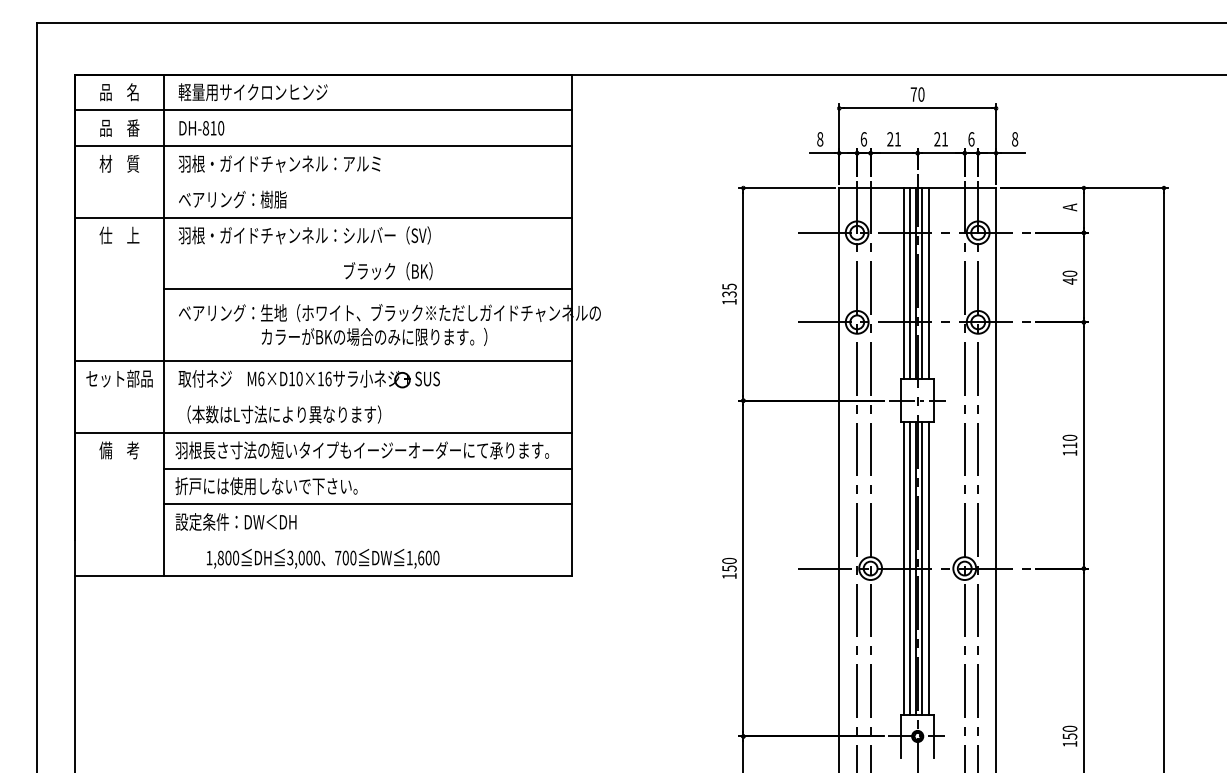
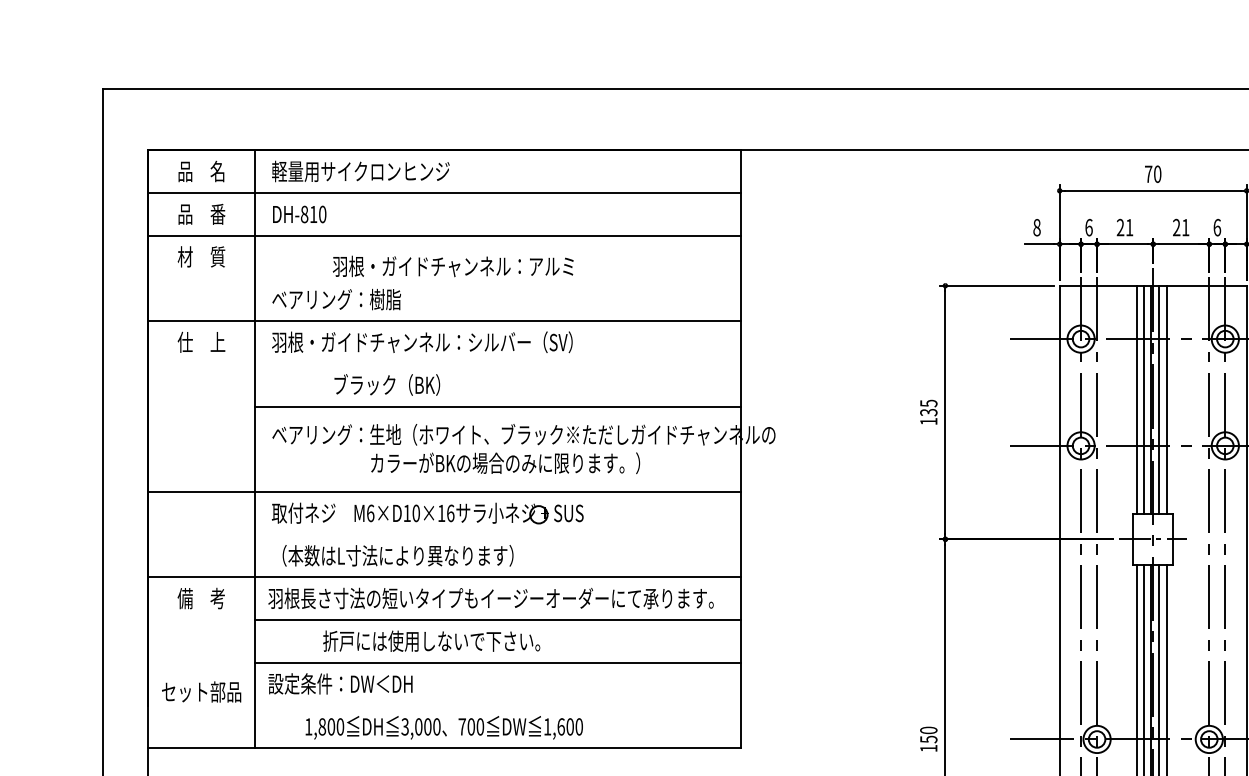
text: (279, 163) -> (453, 266), moved
text: (388, 271) -> (387, 385), moved
text: (119, 378) -> (201, 691), moved
text: (266, 486) -> (431, 641), moved

